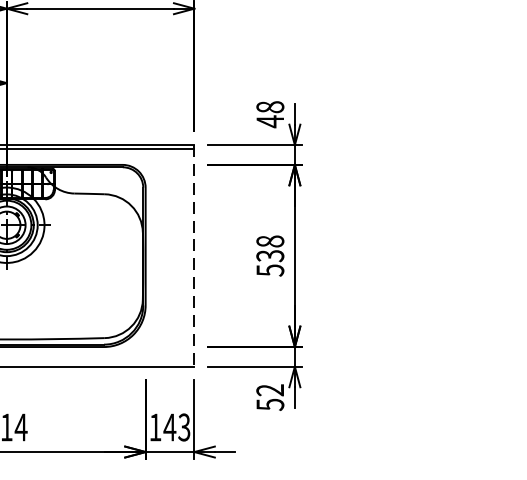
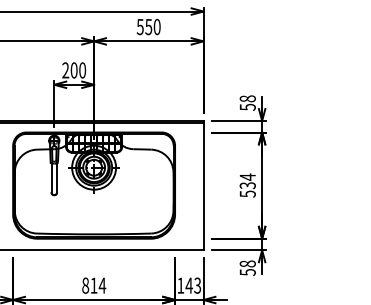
text: (269, 122) -> (247, 107), 48 -> 58
text: (269, 242) -> (247, 177), 538 -> 534
line: (194, 255) -> (203, 185), dashed -> solid
text: (269, 389) -> (247, 263), 52 -> 58

